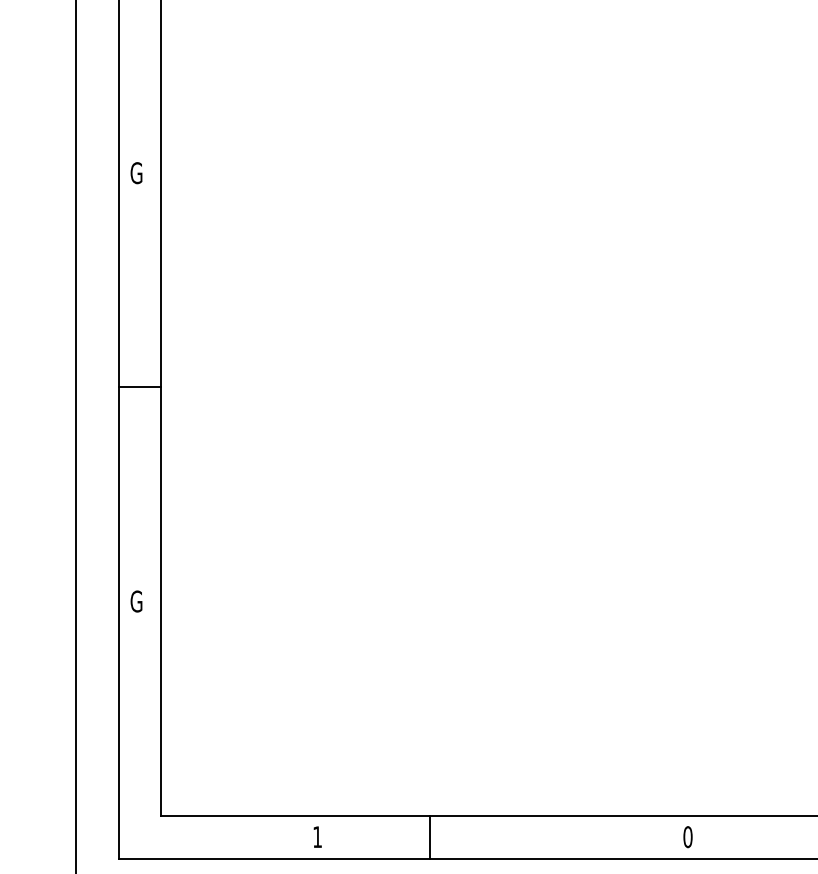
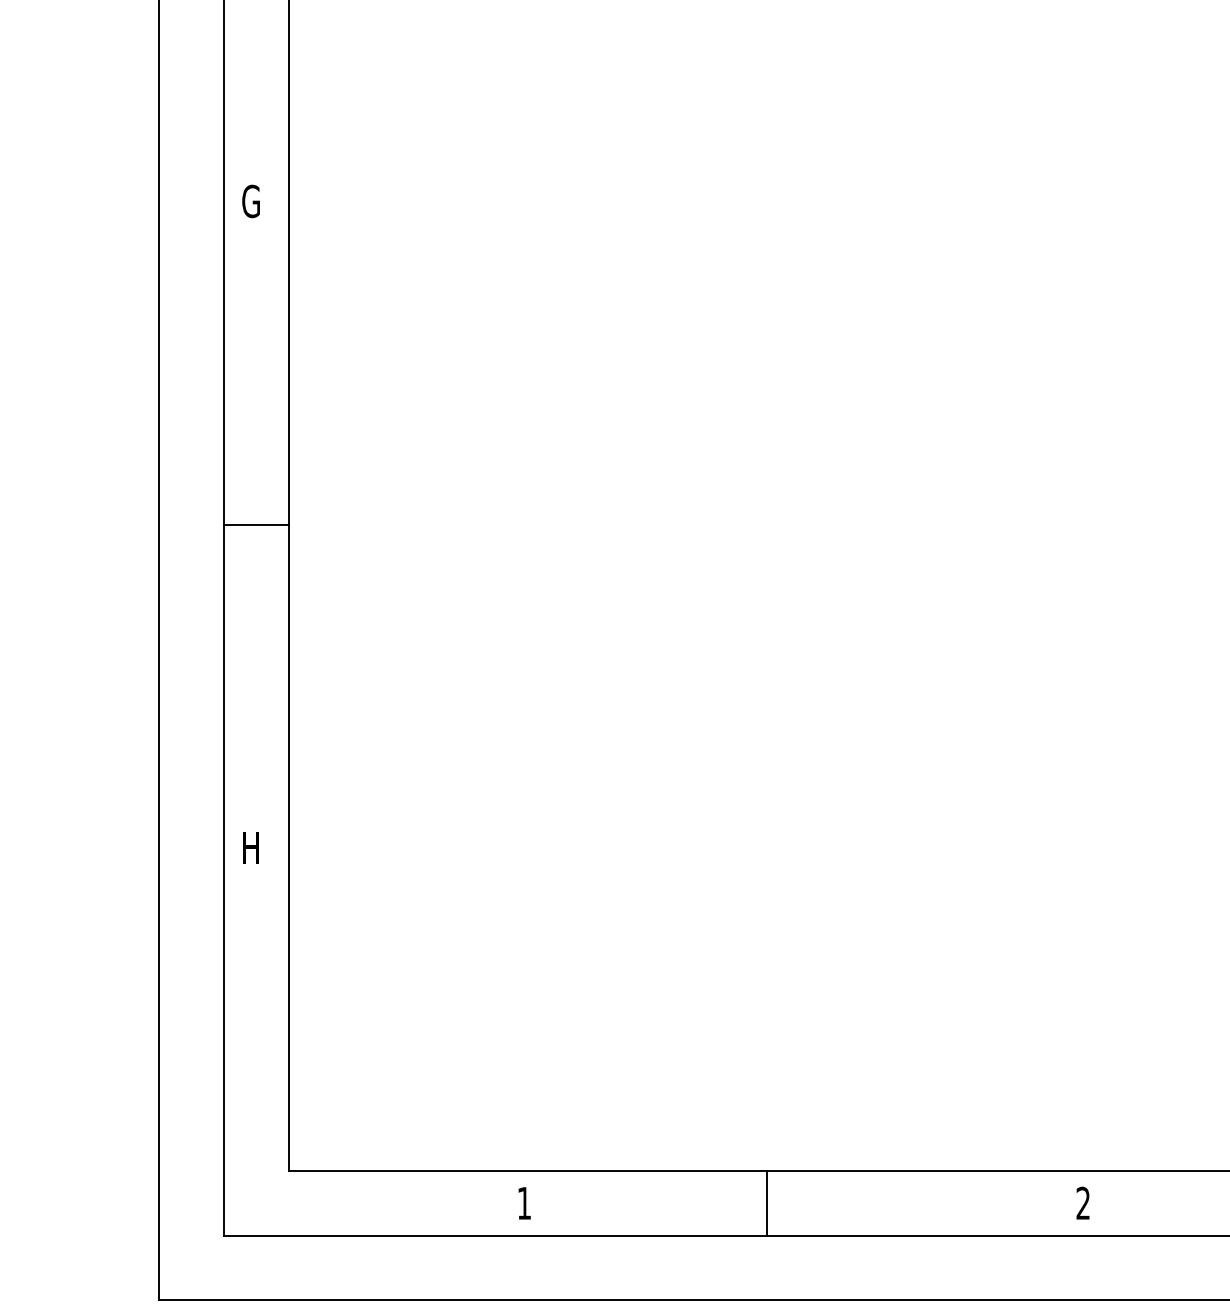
text: (136, 601) -> (251, 847), G -> H
line: (430, 836) -> (767, 1202), moved
text: (687, 837) -> (1082, 1203), 0 -> 2

